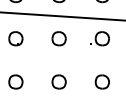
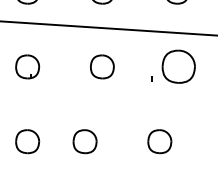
part: (99, 38) -> (172, 66), size x1.4
part: (58, 81) -> (83, 140), moved
part: (101, 81) -> (158, 140), moved

